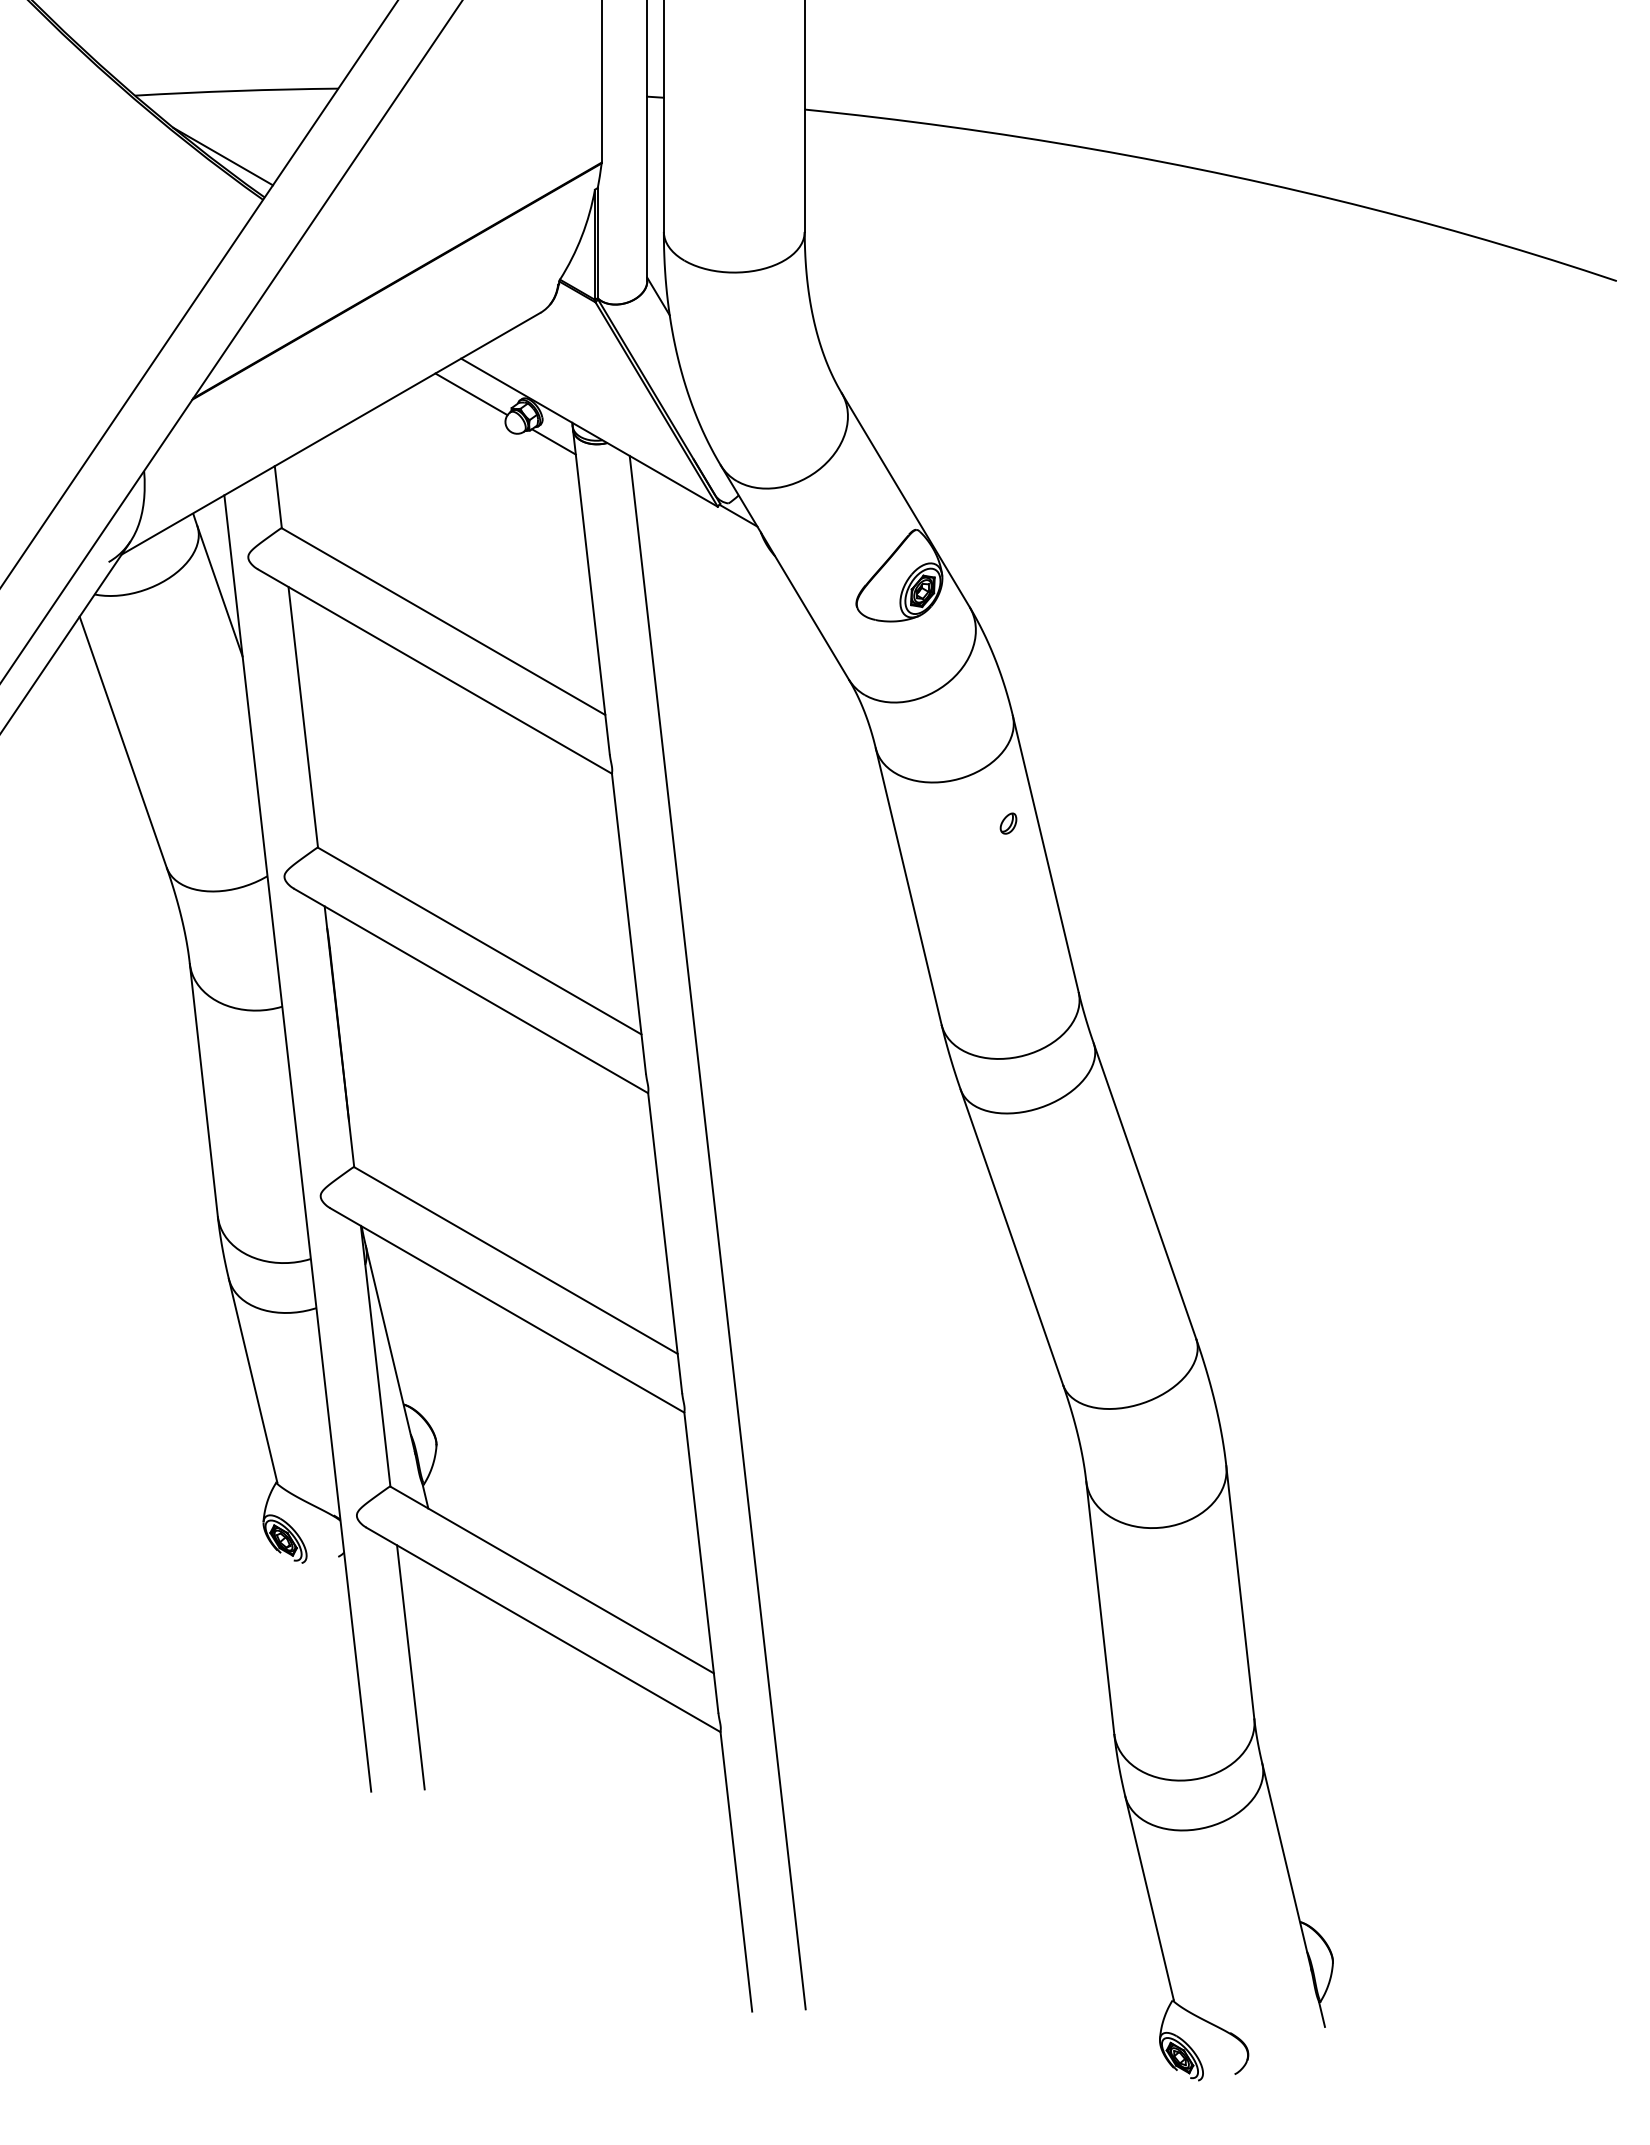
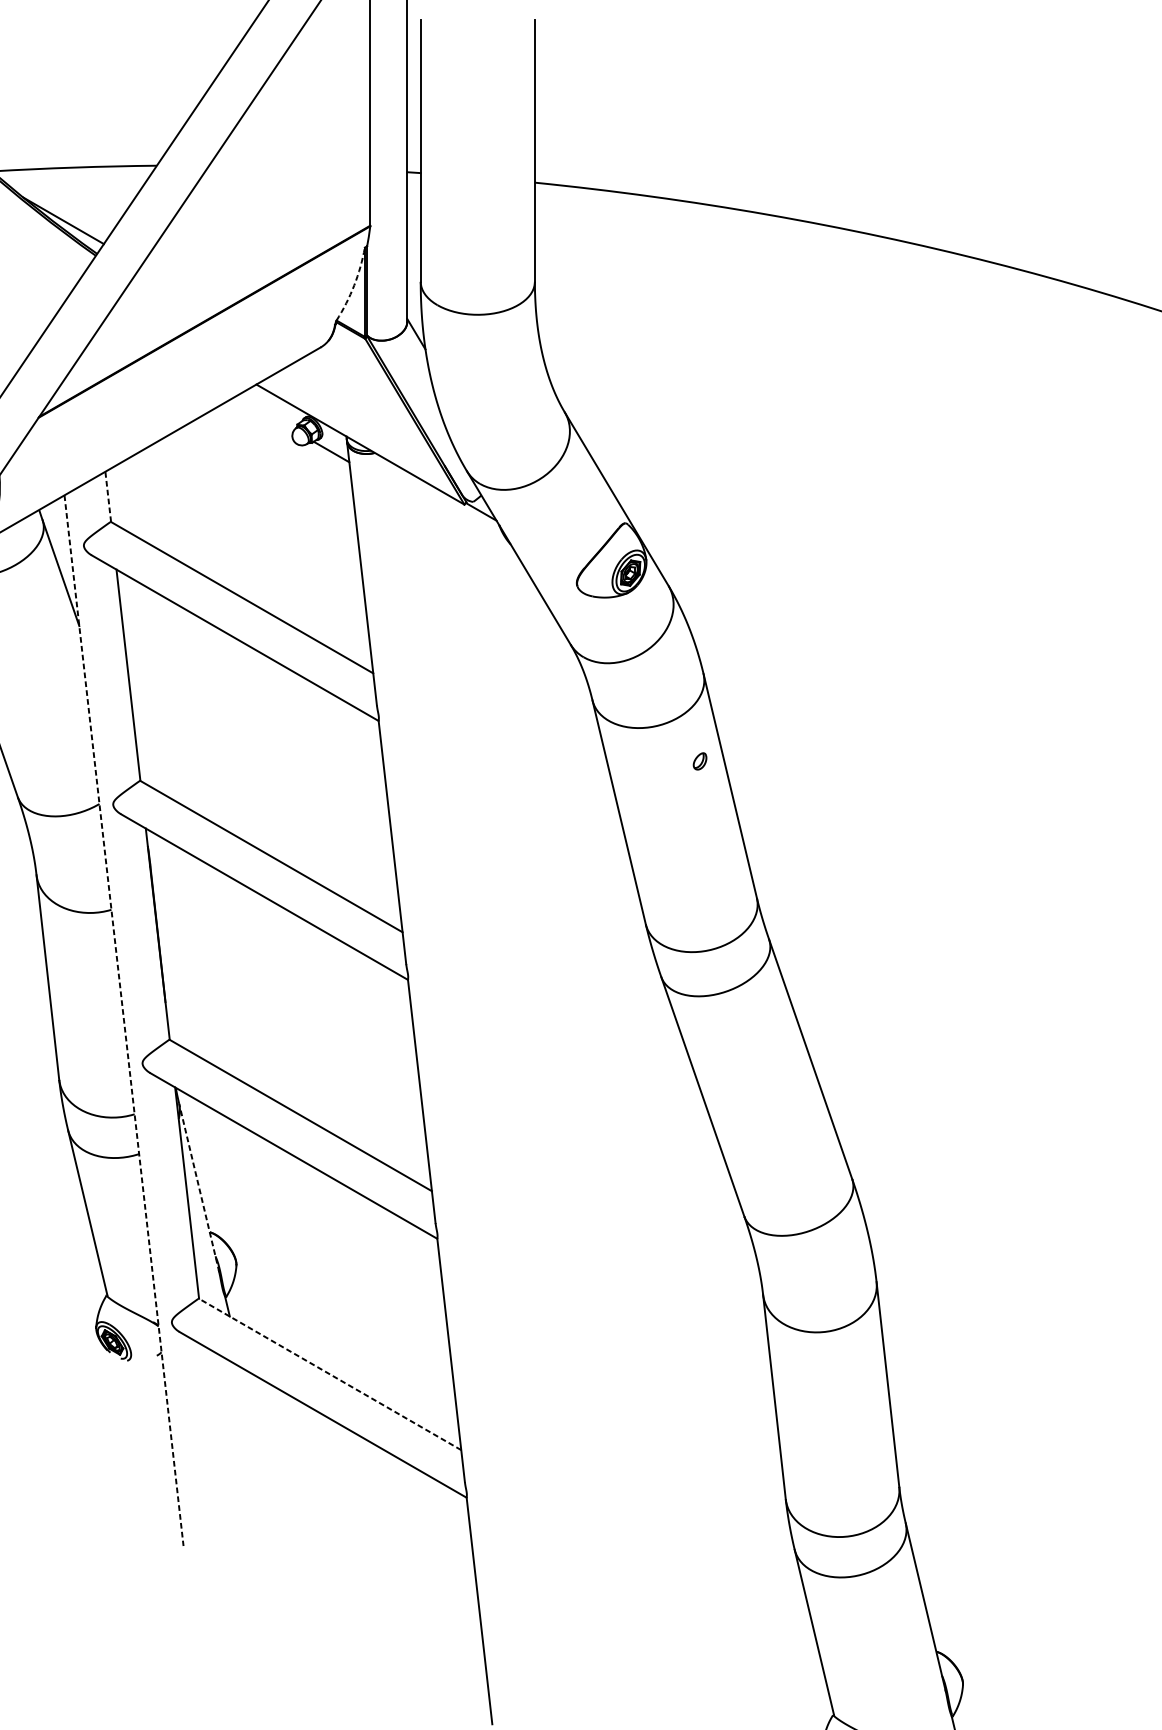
arc: (581, 236) -> (353, 285), solid -> dashed
line: (471, 394) -> (264, 413), removed
line: (278, 496) -> (108, 496), solid -> dashed
line: (297, 1144) -> (123, 1021), solid -> dashed
line: (717, 1232) -> (464, 1092), removed
line: (390, 1350) -> (199, 1188), solid -> dashed
line: (552, 1579) -> (330, 1374), solid -> dashed
line: (410, 1667) -> (215, 1445), removed

